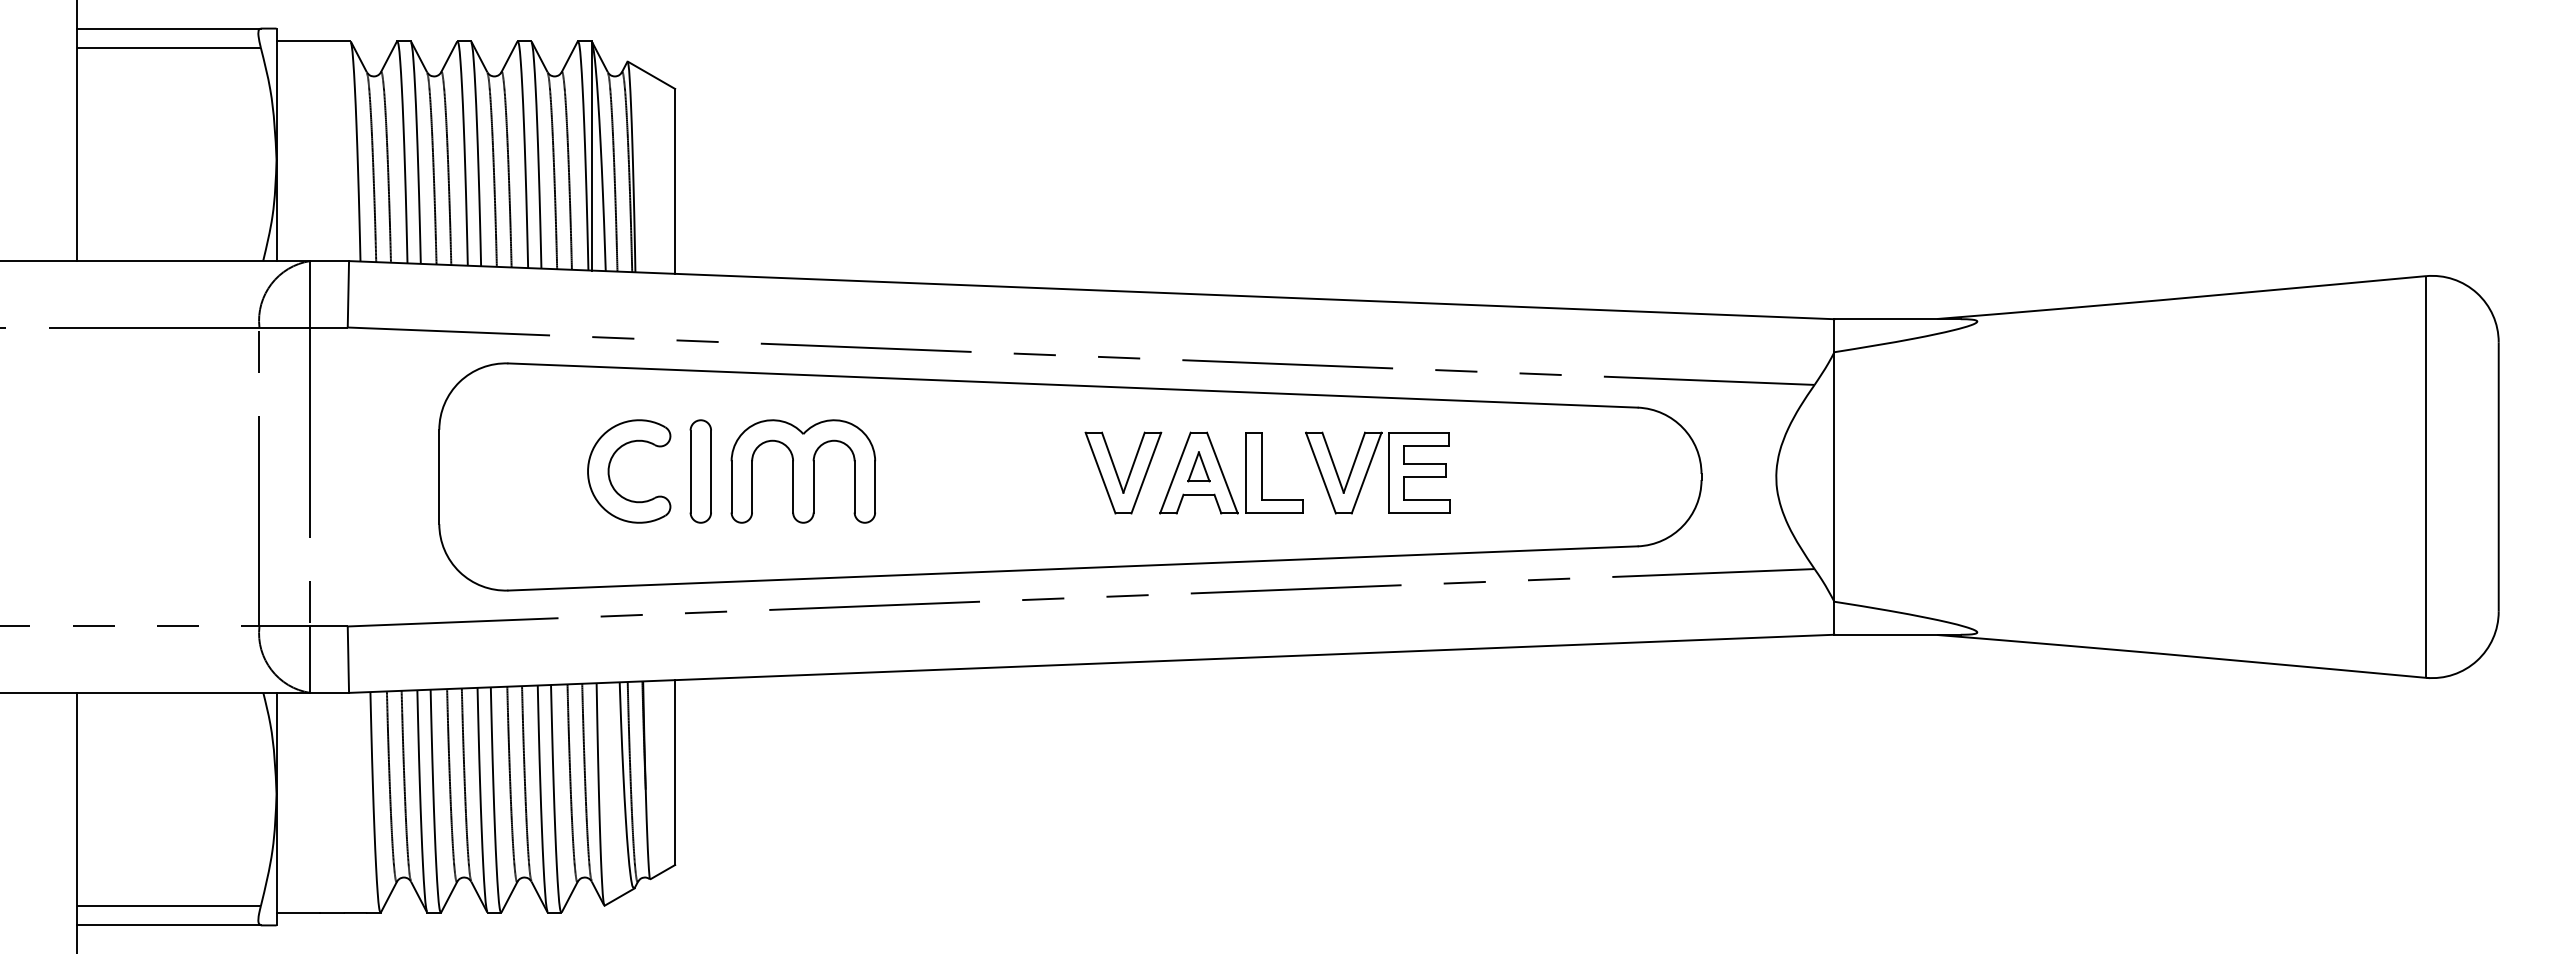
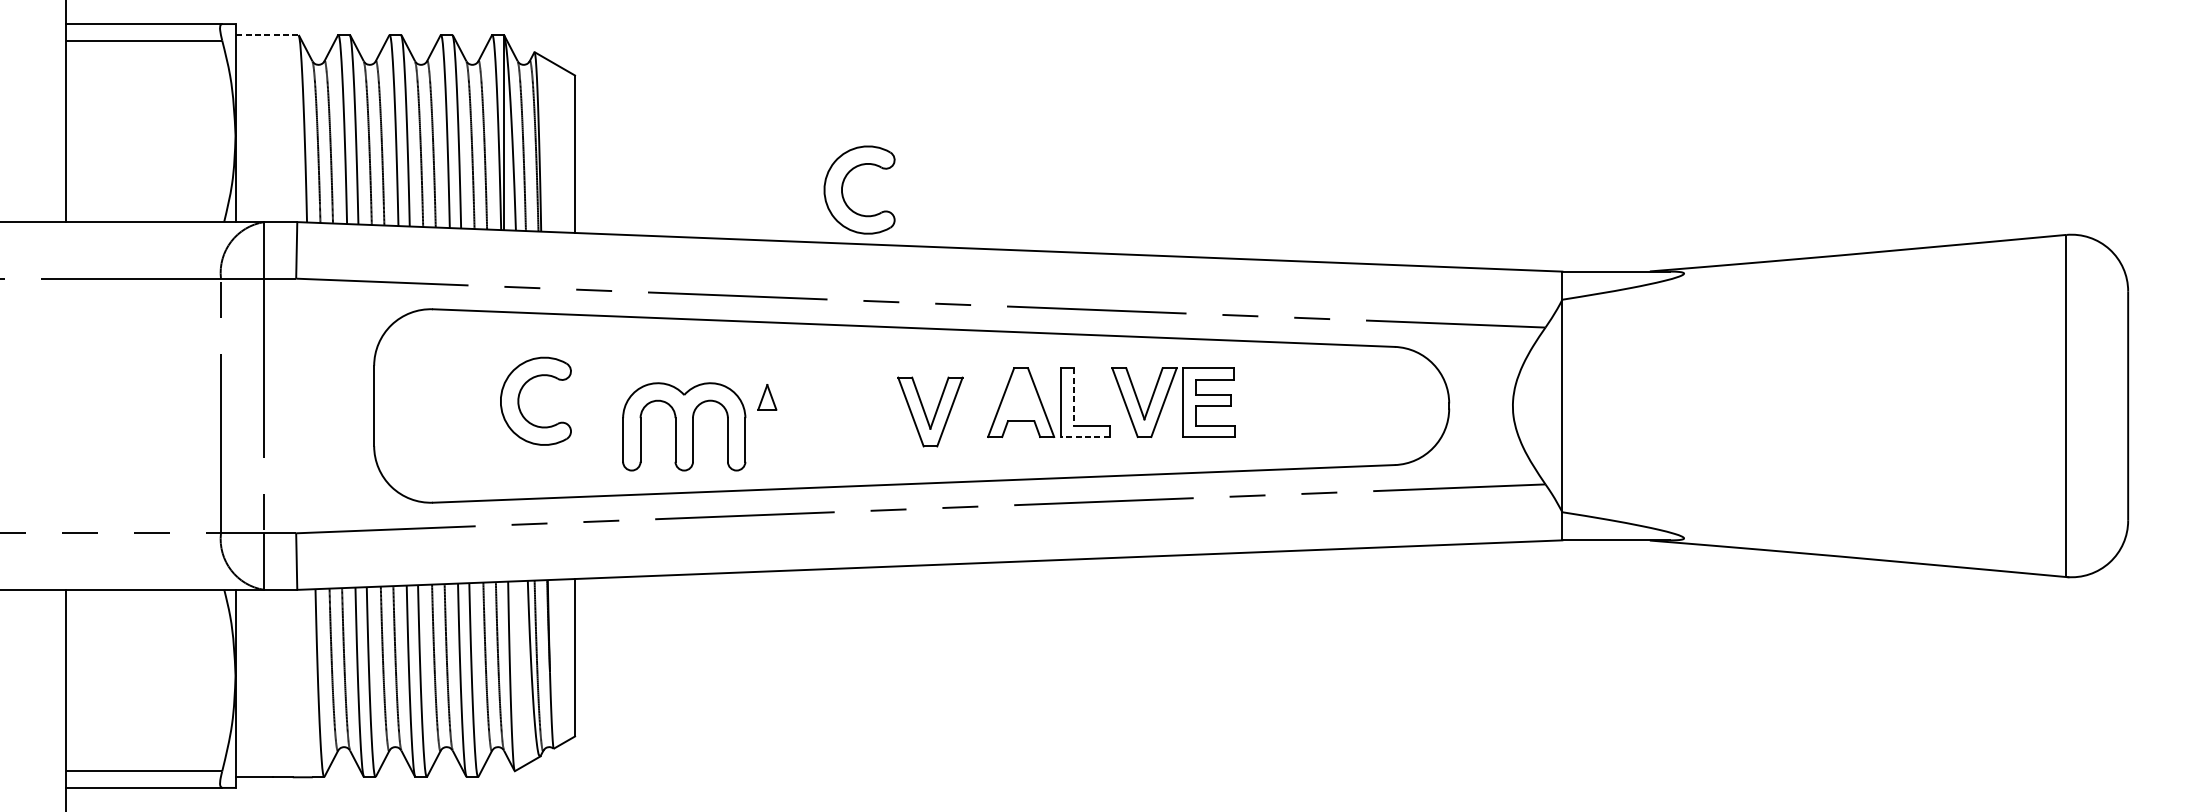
line: (313, 41) -> (267, 35), solid -> dashed
part: (990, 217) -> (843, 184), added
part: (1198, 466) -> (766, 397), moved
line: (1261, 466) -> (1074, 397), solid -> dashed
part: (700, 471) -> (596, 401), removed
part: (803, 471) -> (684, 426), moved
part: (1123, 472) -> (930, 411), moved
line: (1273, 513) -> (1084, 437), solid -> dashed

